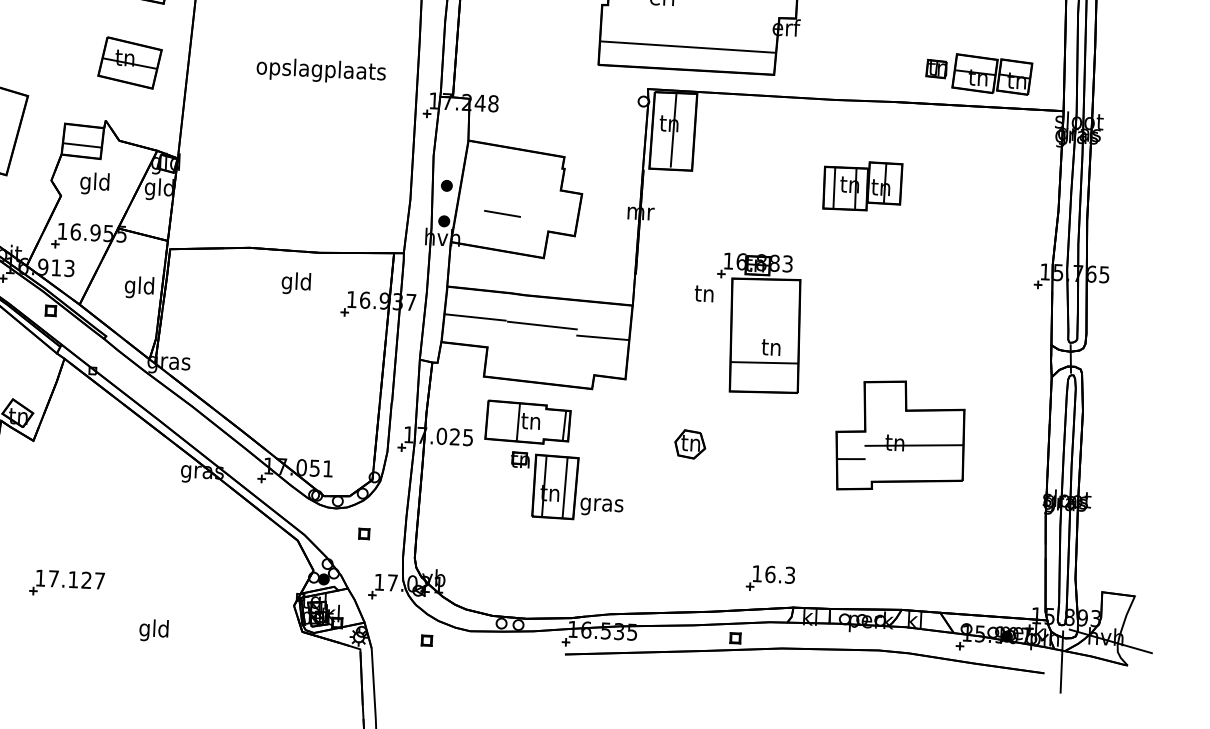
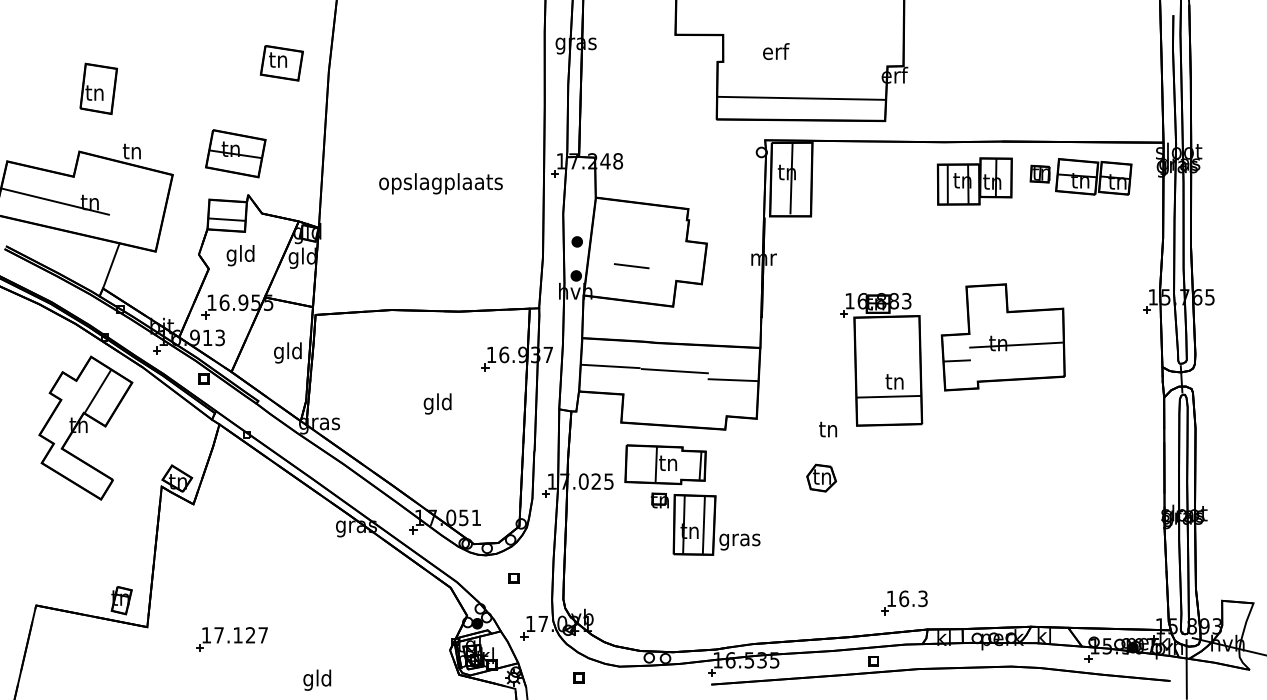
part: (129, 62) -> (235, 153), moved
text: (320, 70) -> (440, 183), moved
part: (978, 73) -> (1080, 176), moved
part: (862, 186) -> (974, 181), moved
text: (296, 282) -> (437, 403), moved
text: (704, 293) -> (828, 429), moved
part: (899, 436) -> (1002, 337), moved

